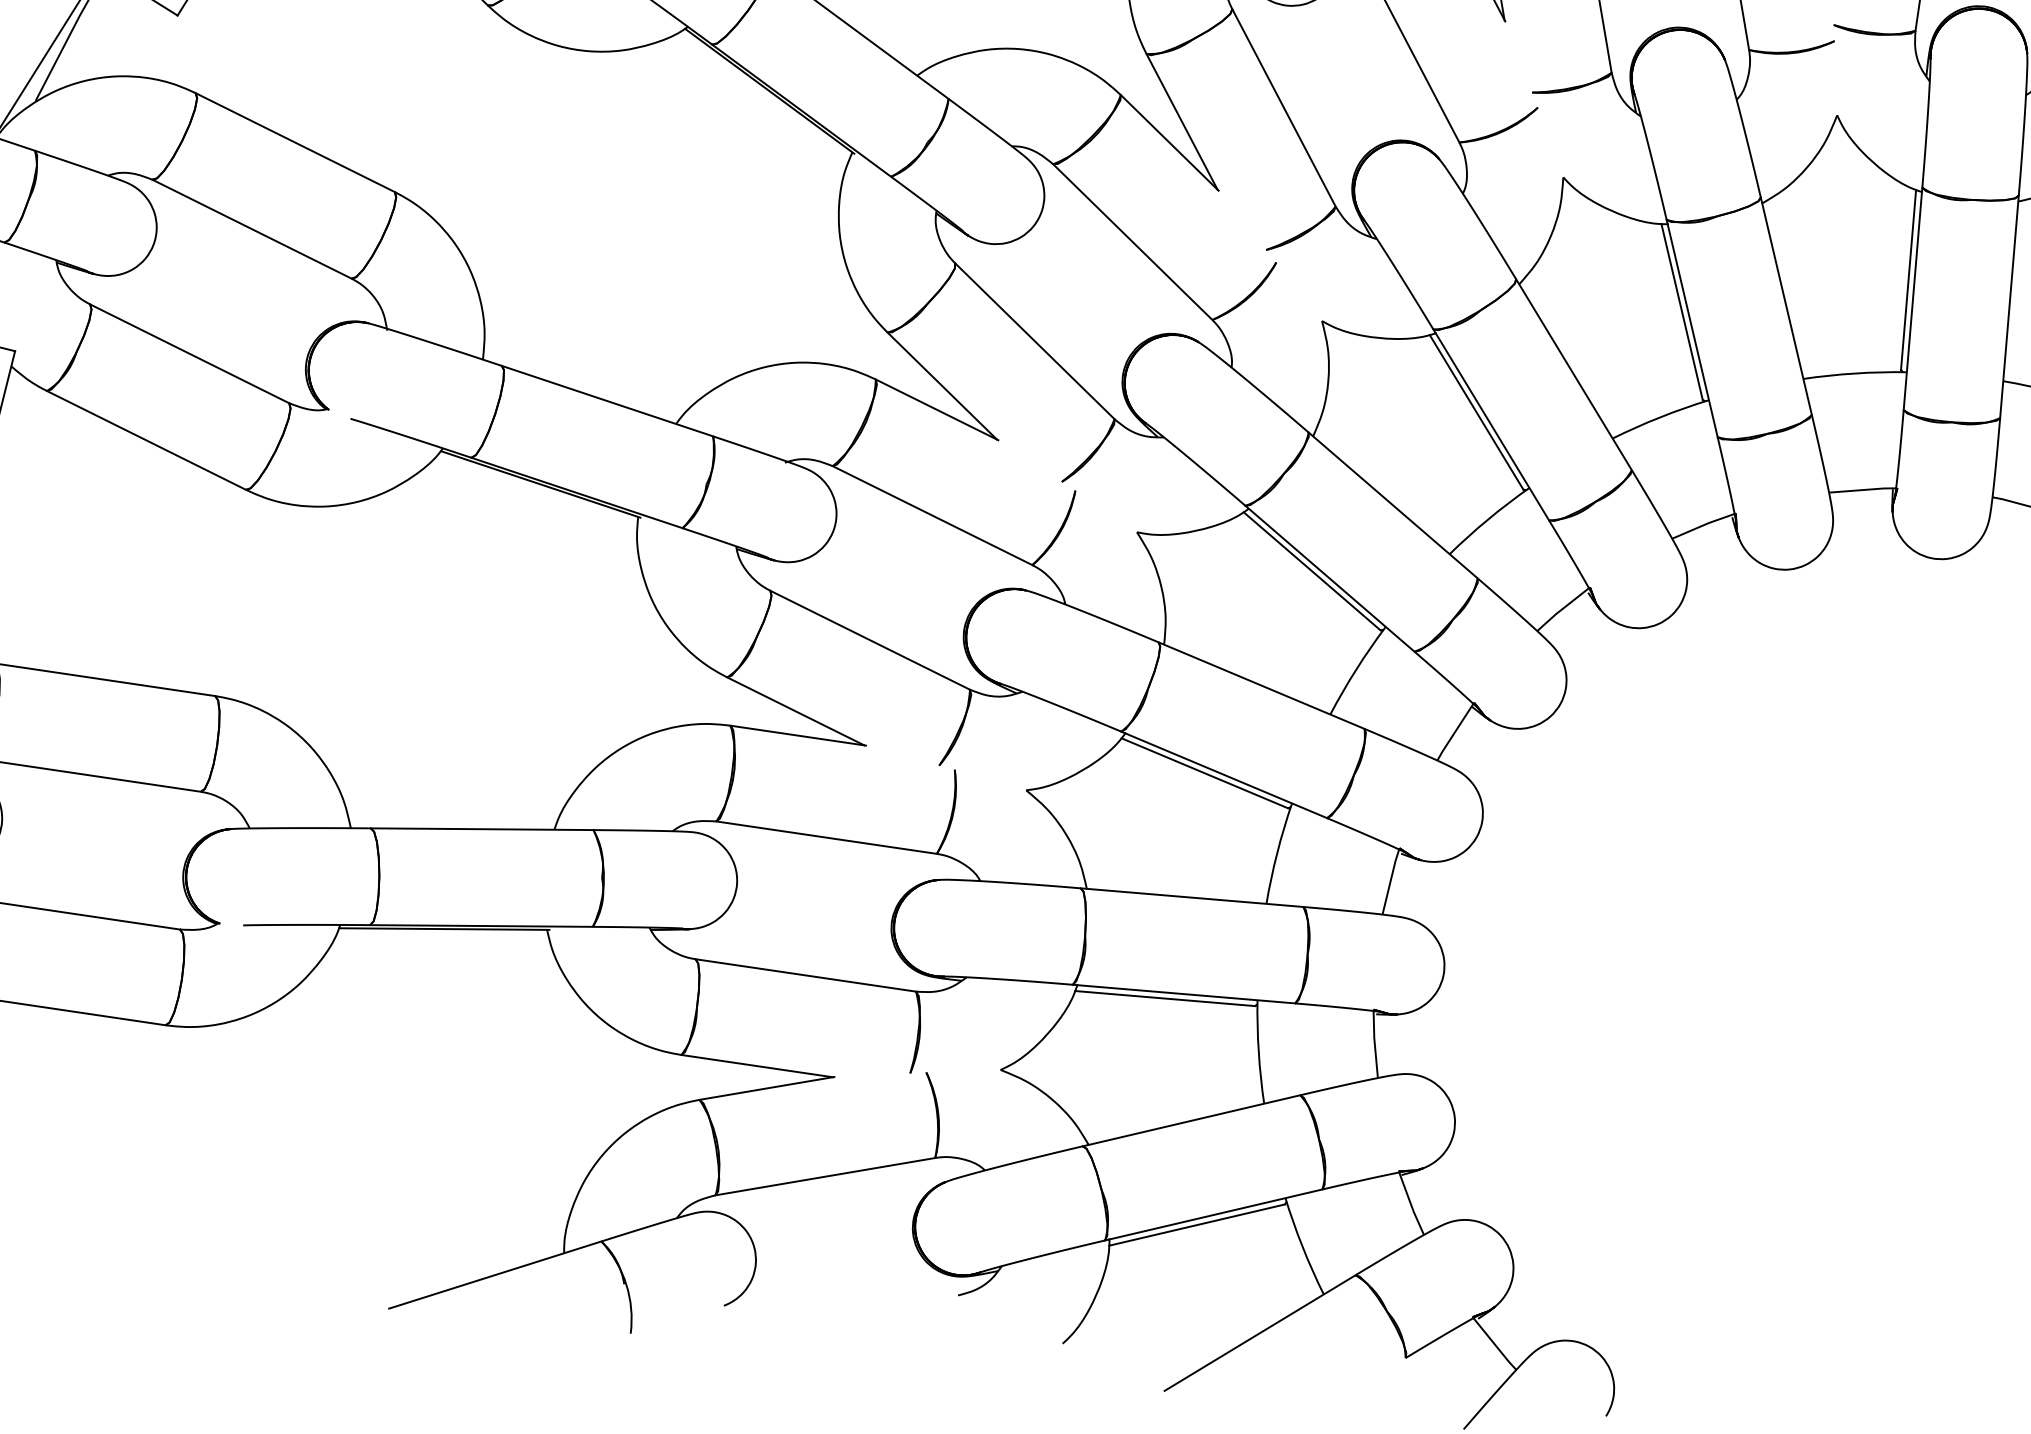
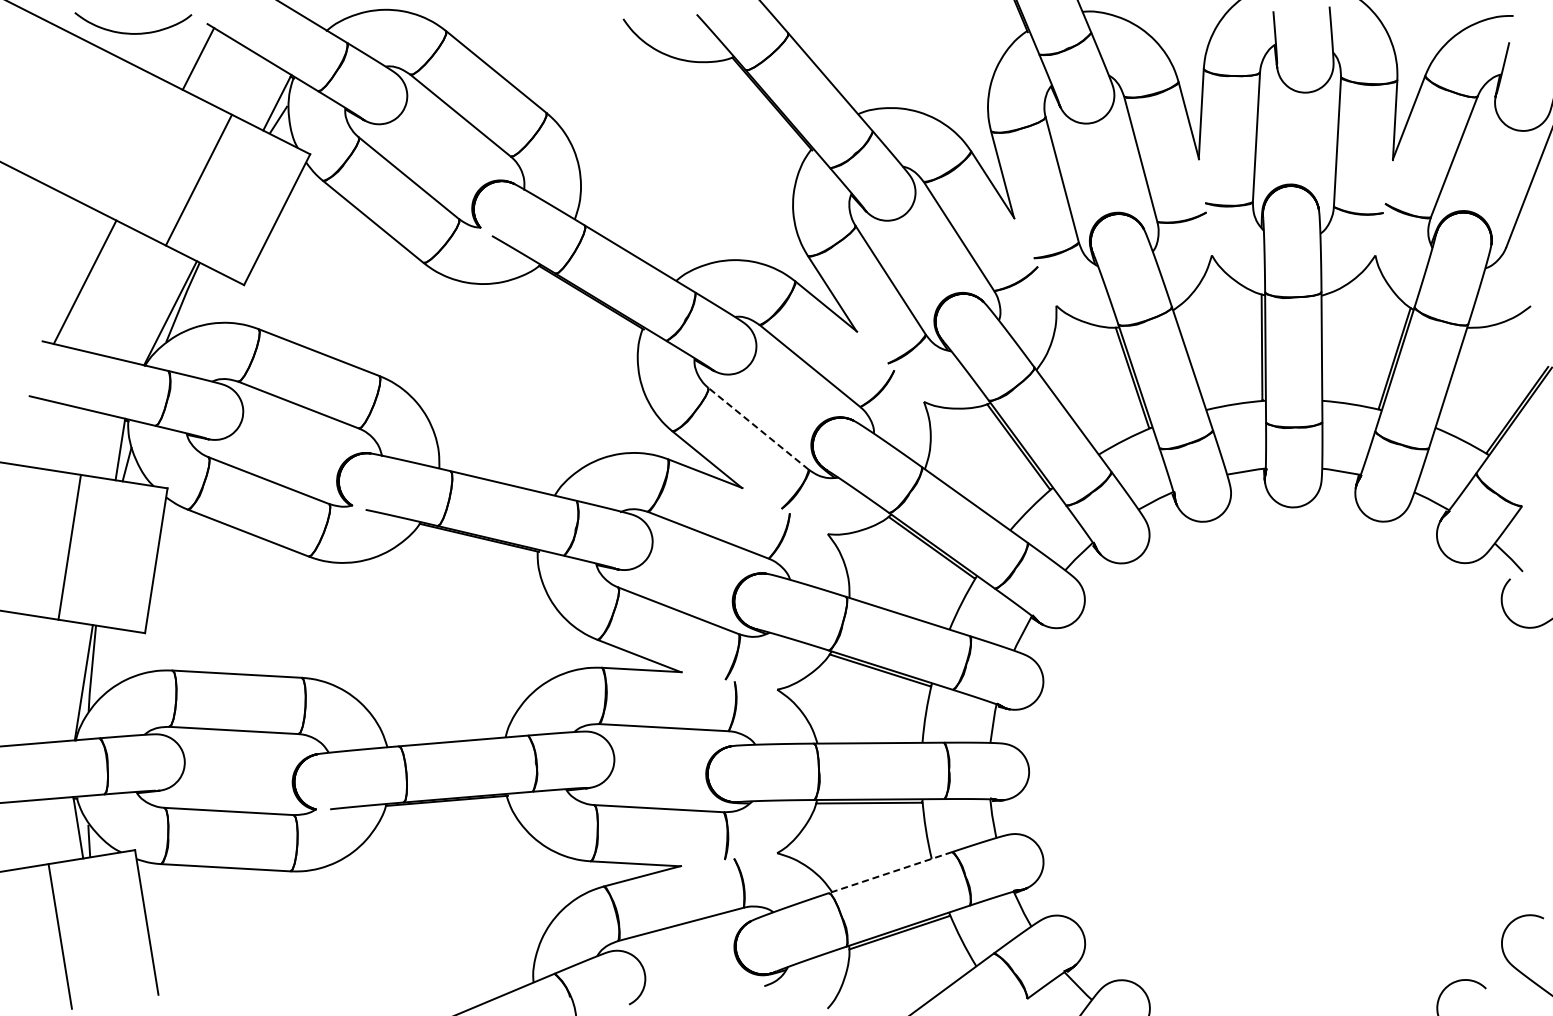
line: (1034, 340) -> (758, 428), solid -> dashed
line: (1191, 1120) -> (890, 872), solid -> dashed

